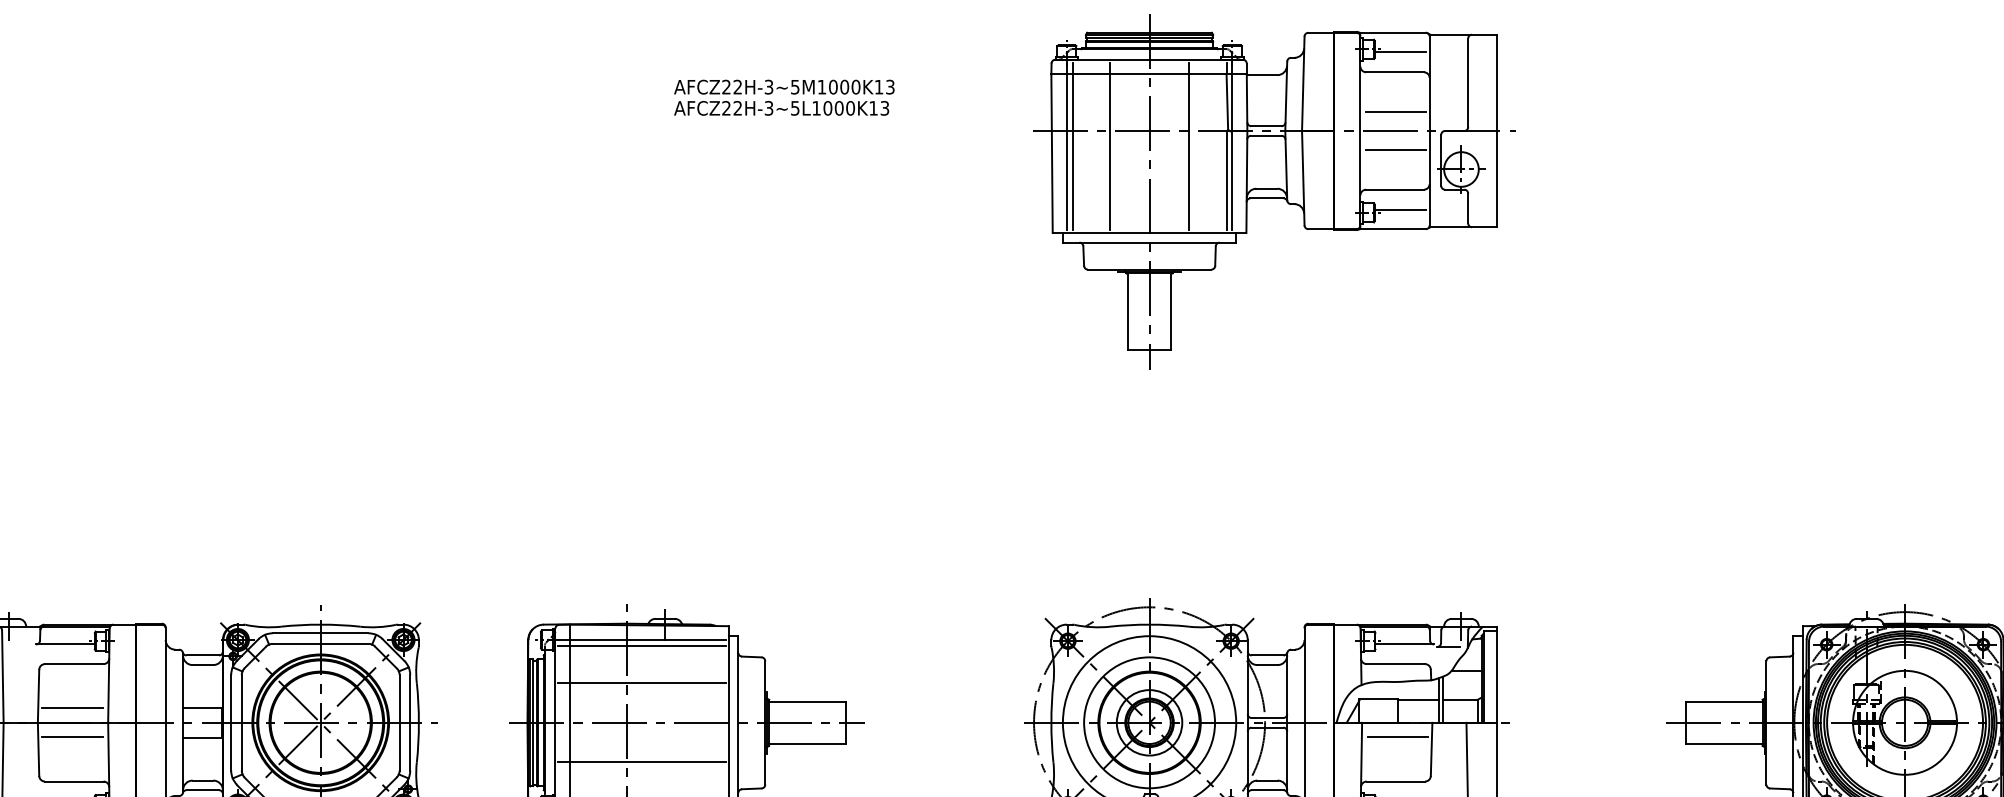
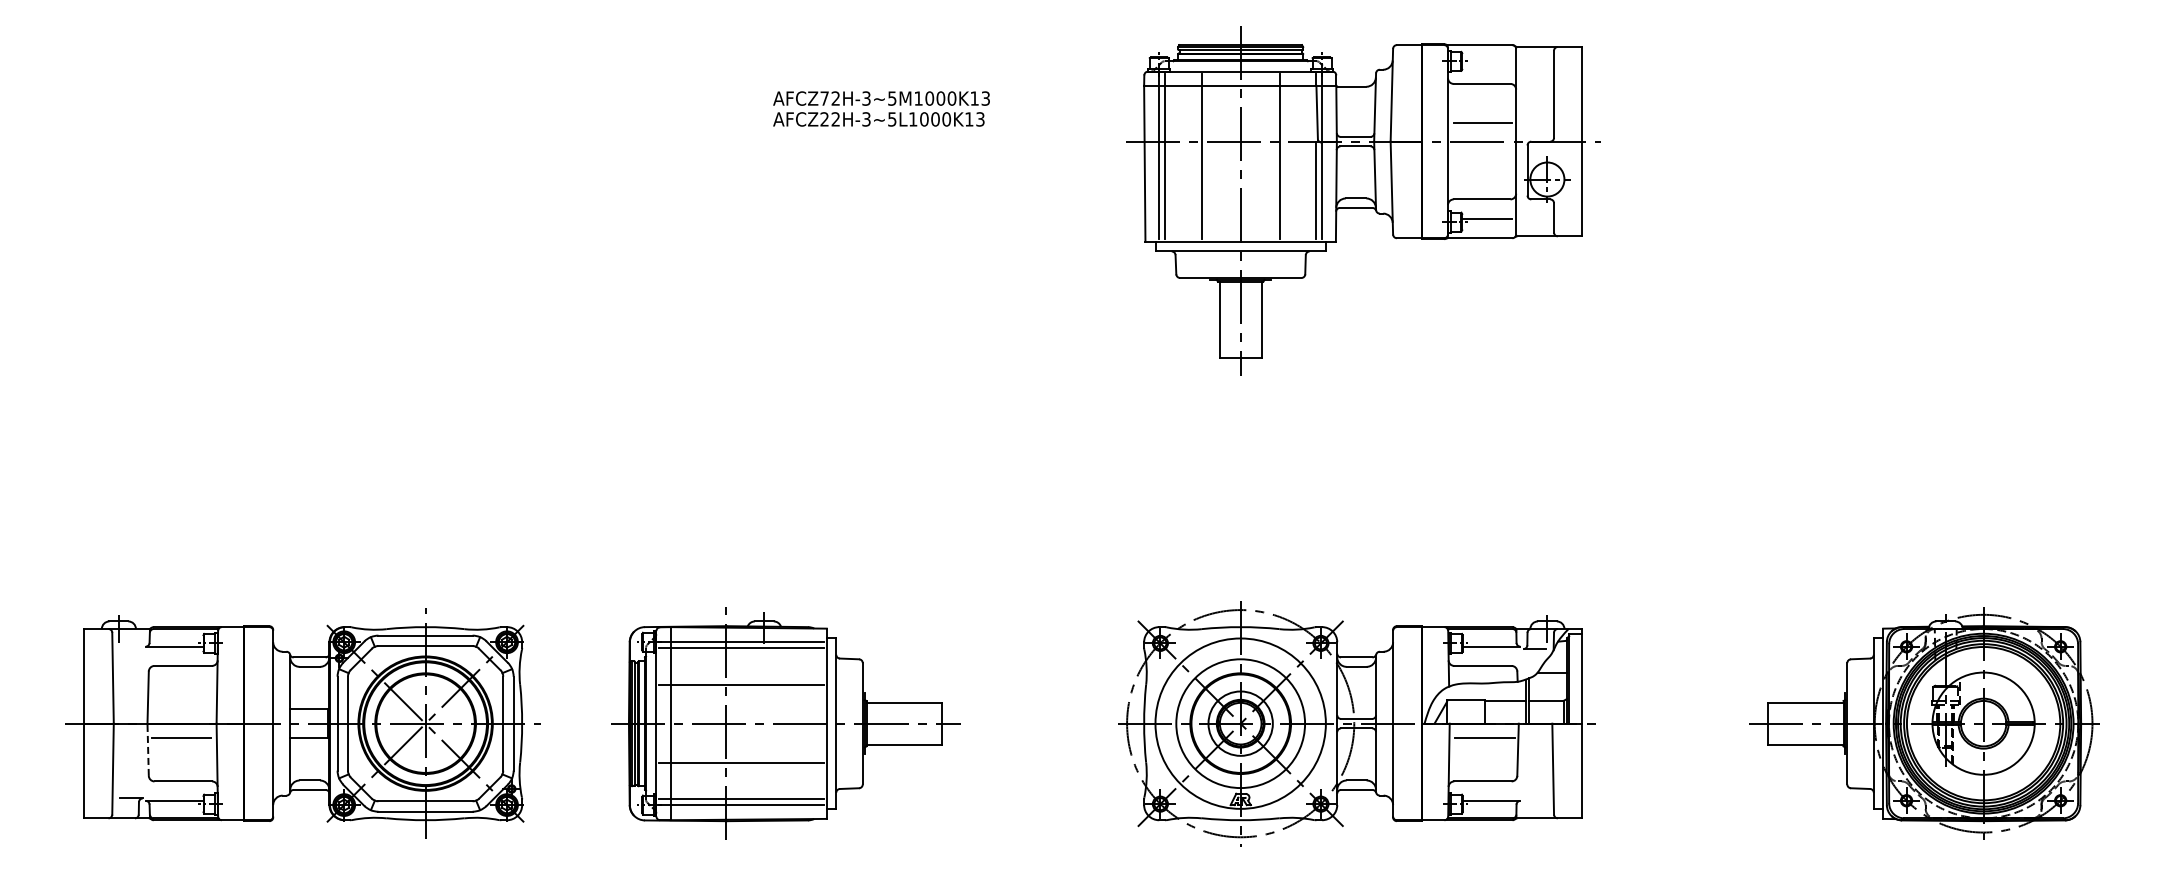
line: (1400, 52) -> (1487, 64), removed
text: (726, 87) -> (824, 98), AFCZ22H-3~5M1000K13 -> AFCZ72H-3~5M1000K13
line: (1395, 150) -> (1482, 160), removed
line: (72, 708) -> (181, 709), removed
line: (38, 749) -> (148, 749), solid -> dashed

